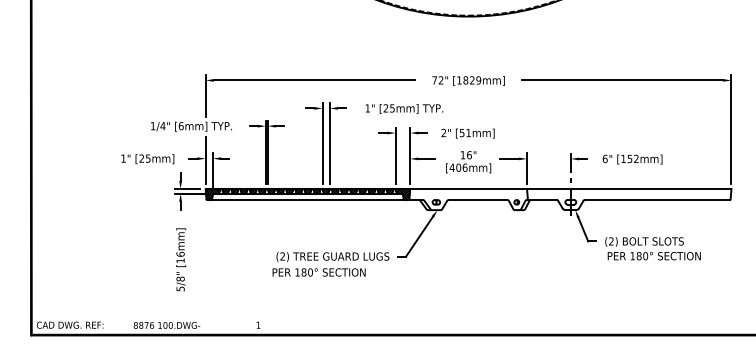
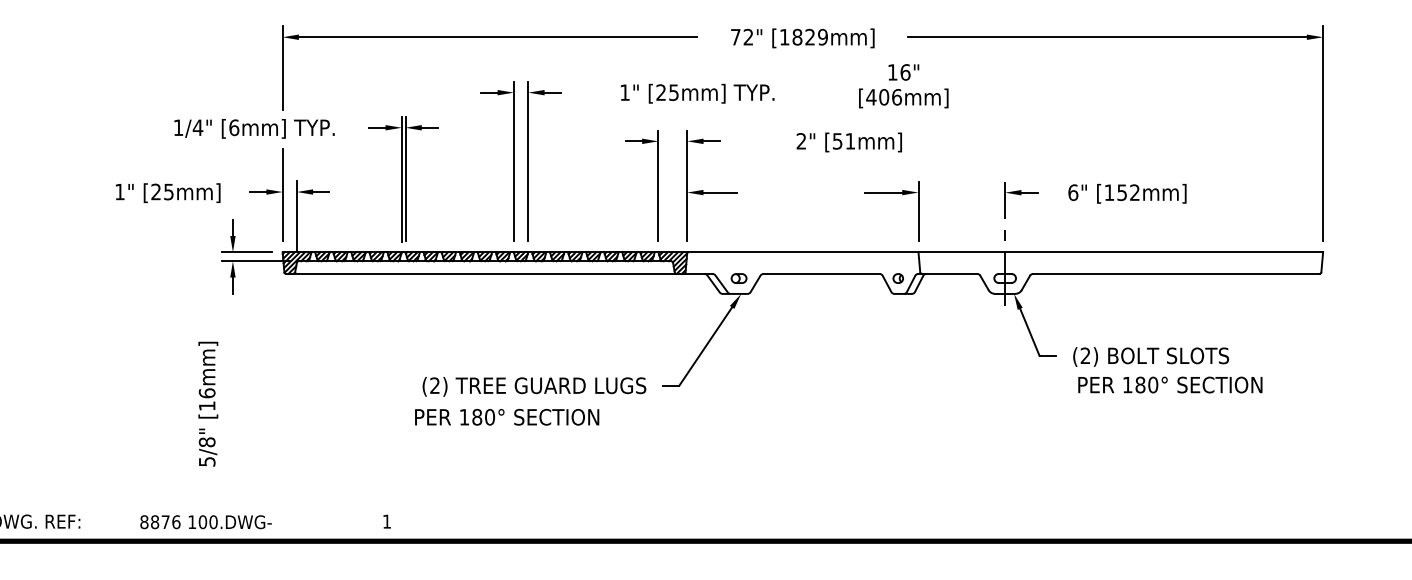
text: (404, 108) -> (697, 92), moved
text: (467, 133) -> (848, 142), moved
text: (468, 162) -> (903, 86), moved
text: (181, 259) -> (208, 403), moved

